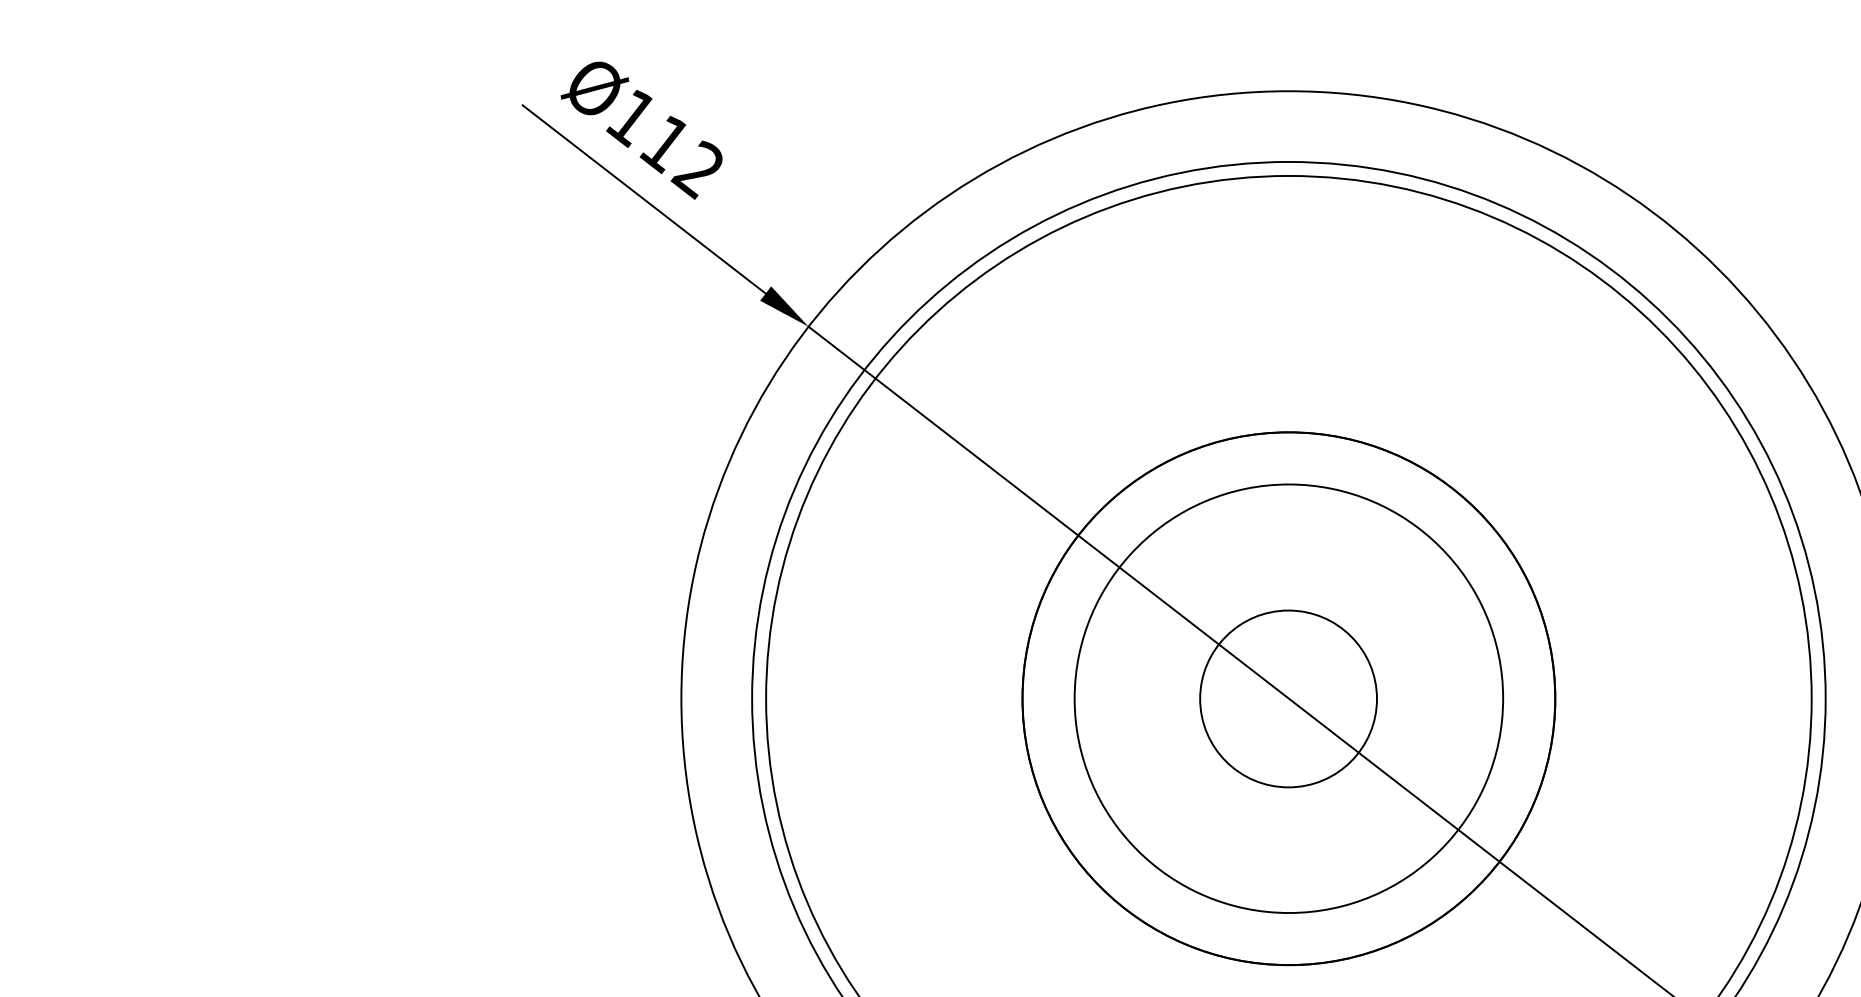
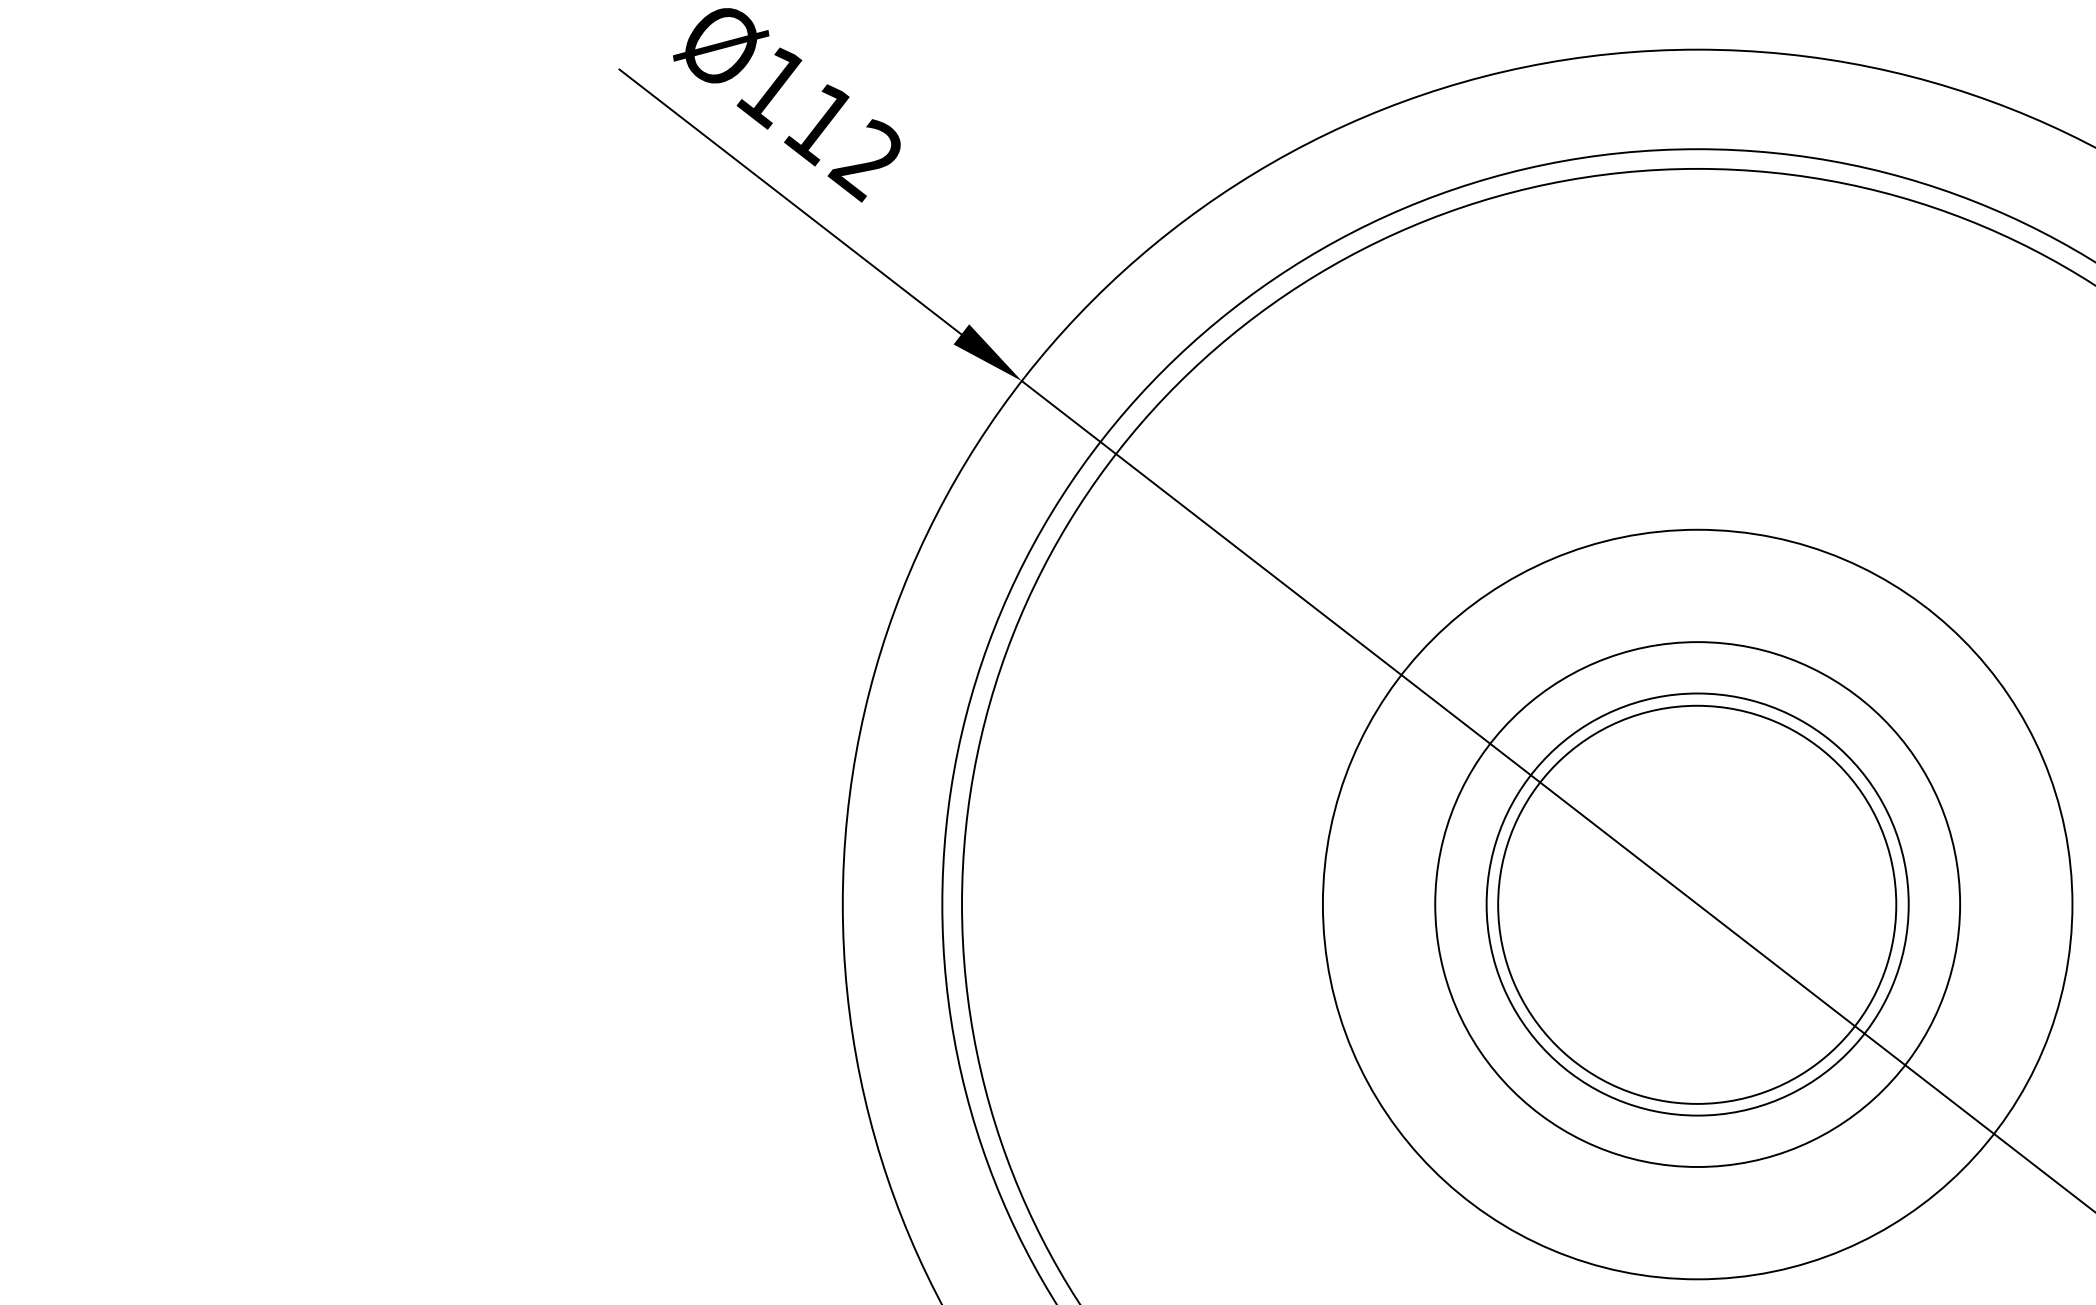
circle: (1288, 698) -> (1697, 904), size x0.7
circle: (1288, 698) -> (1697, 904), size x0.7
circle: (1288, 698) -> (1697, 904), size x1.6

